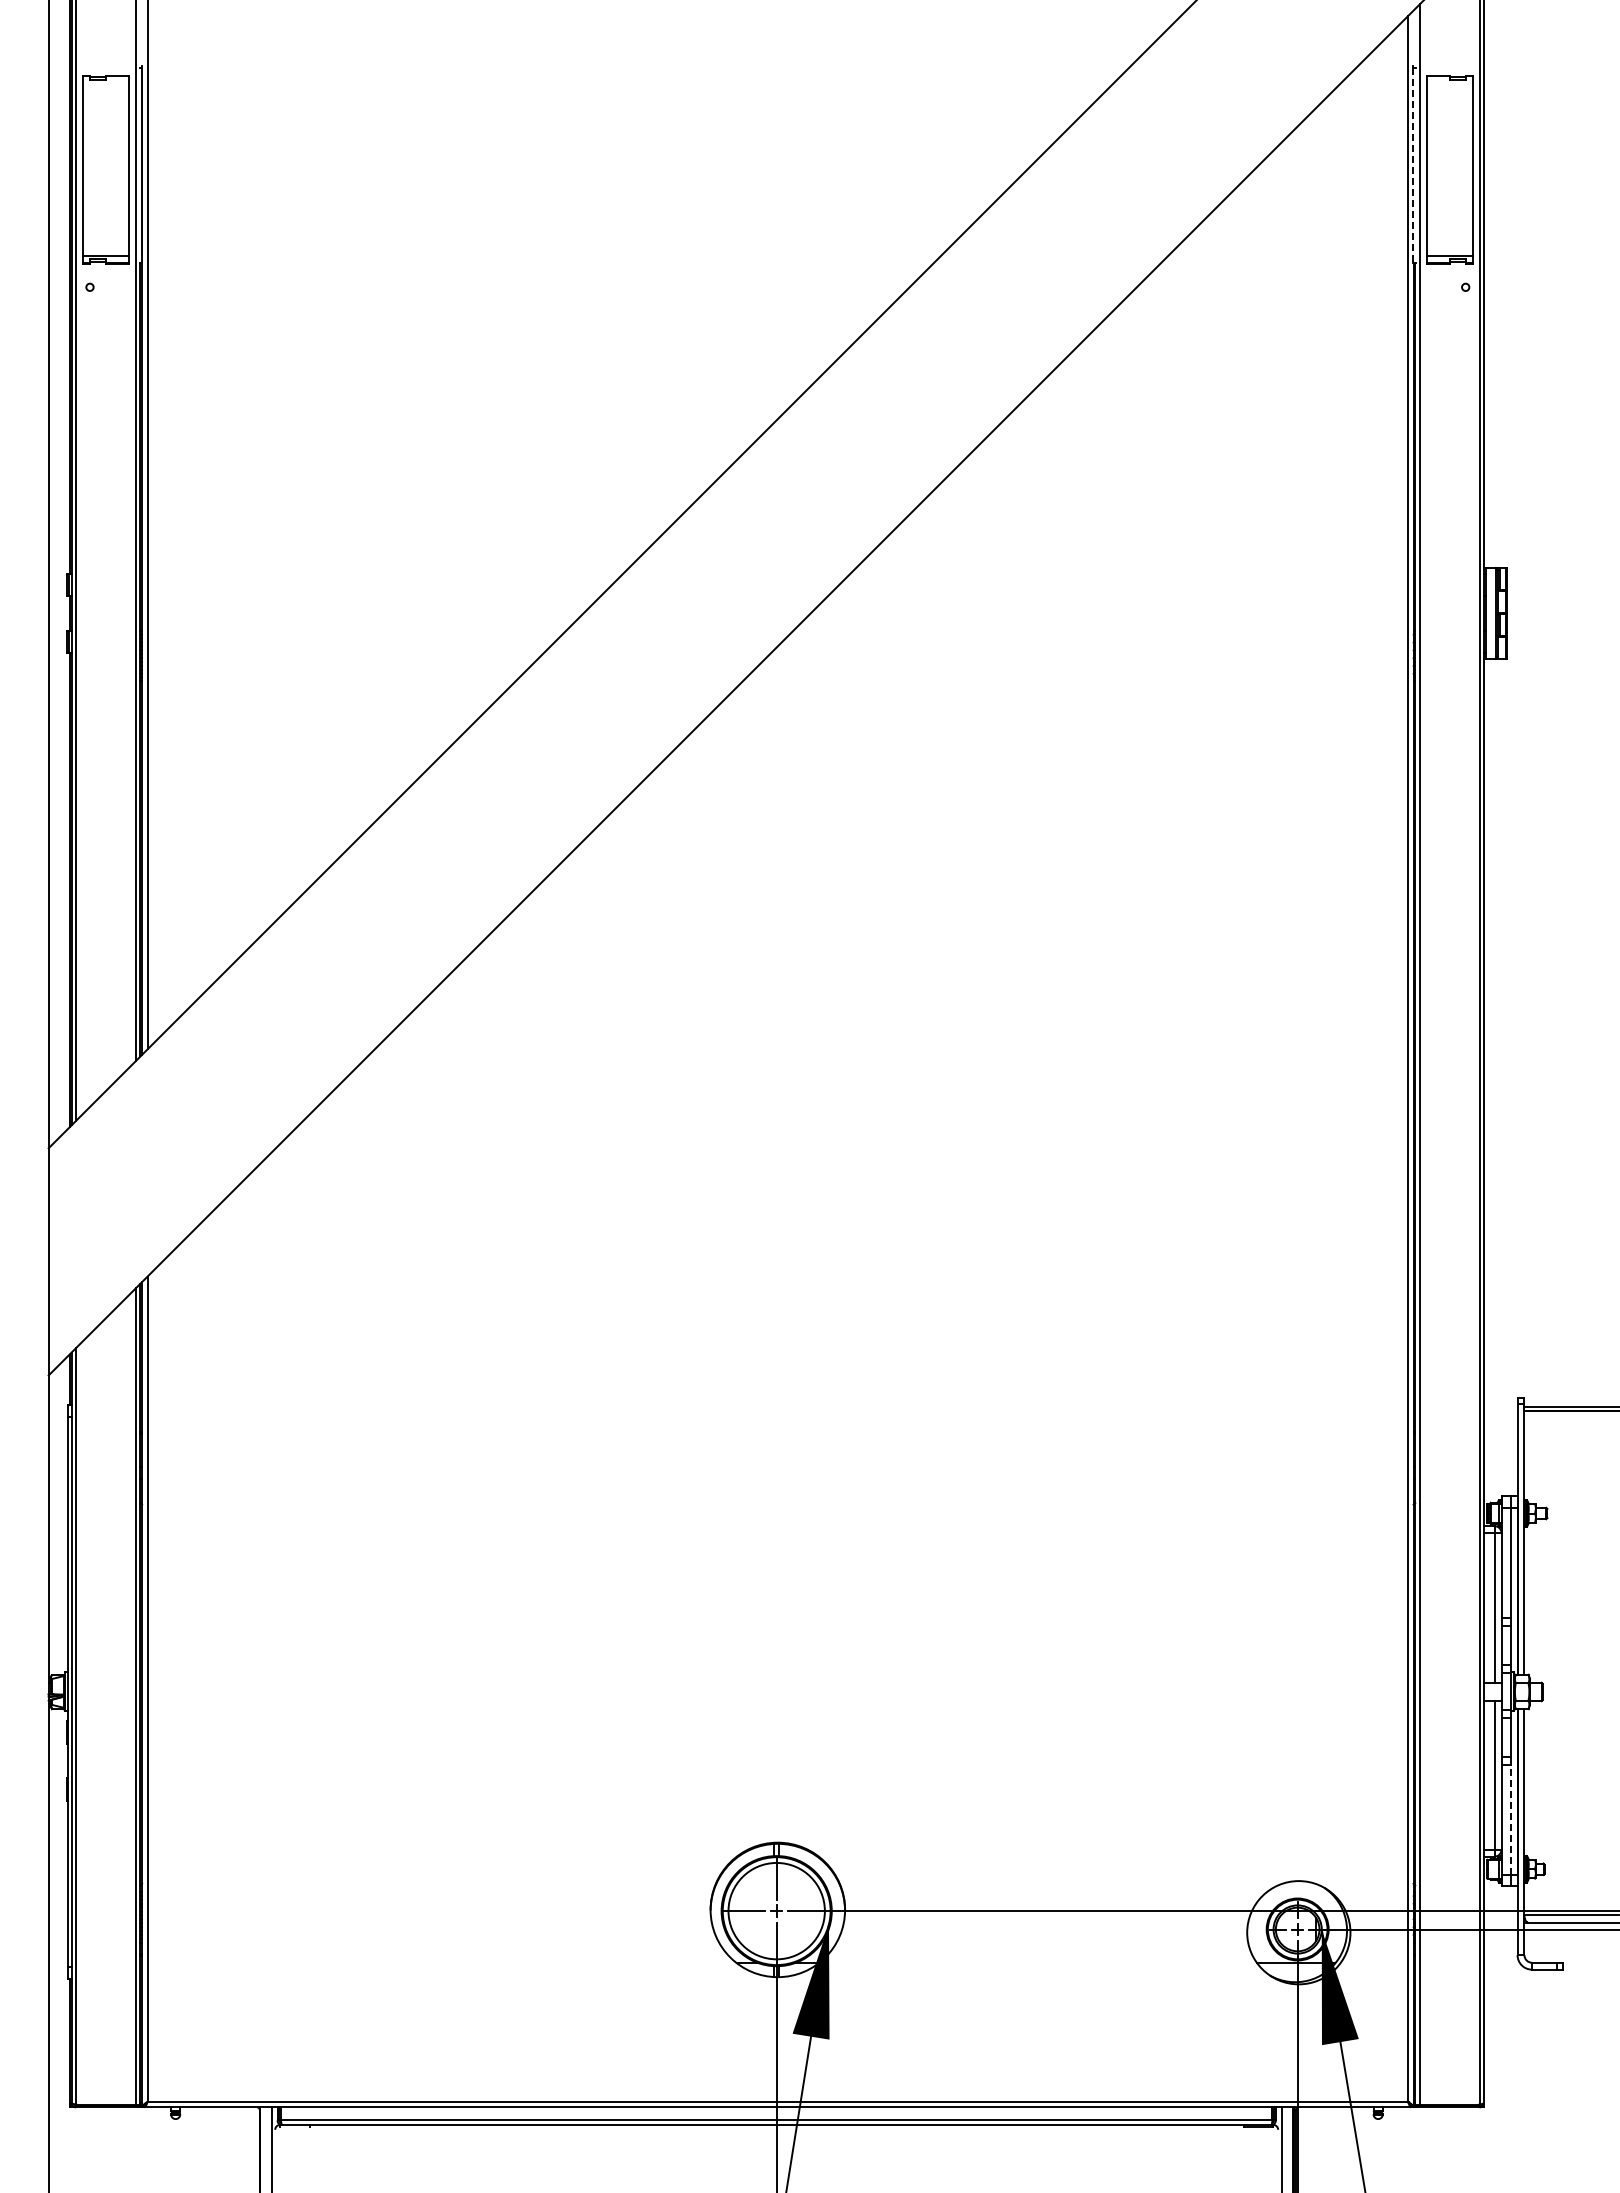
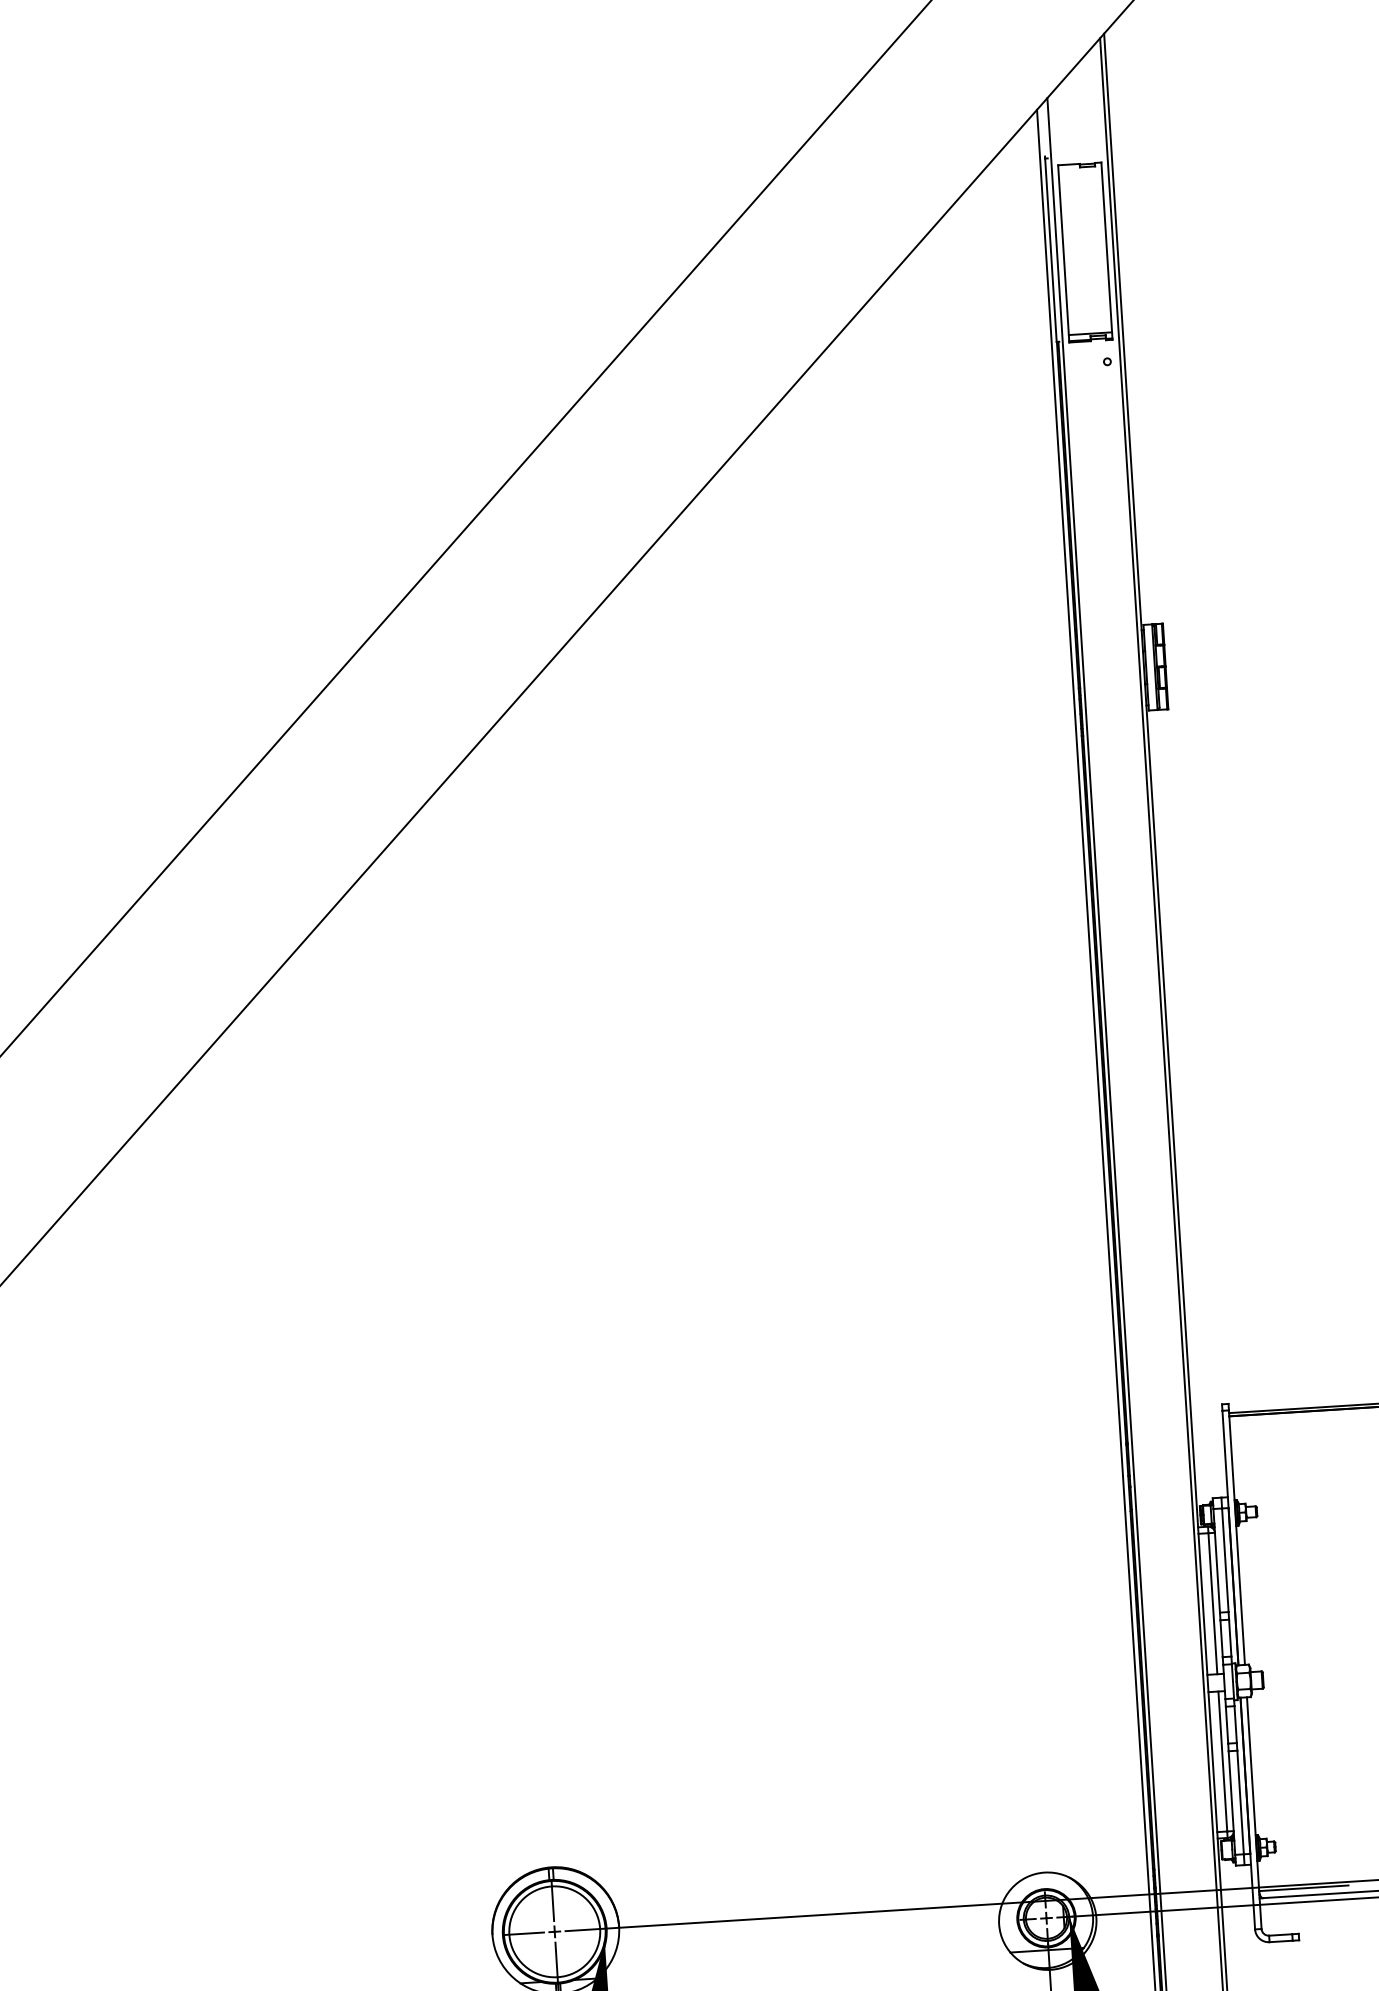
line: (1413, 166) -> (1051, 251), dashed -> solid
line: (1510, 1819) -> (1240, 1802), dashed -> solid

